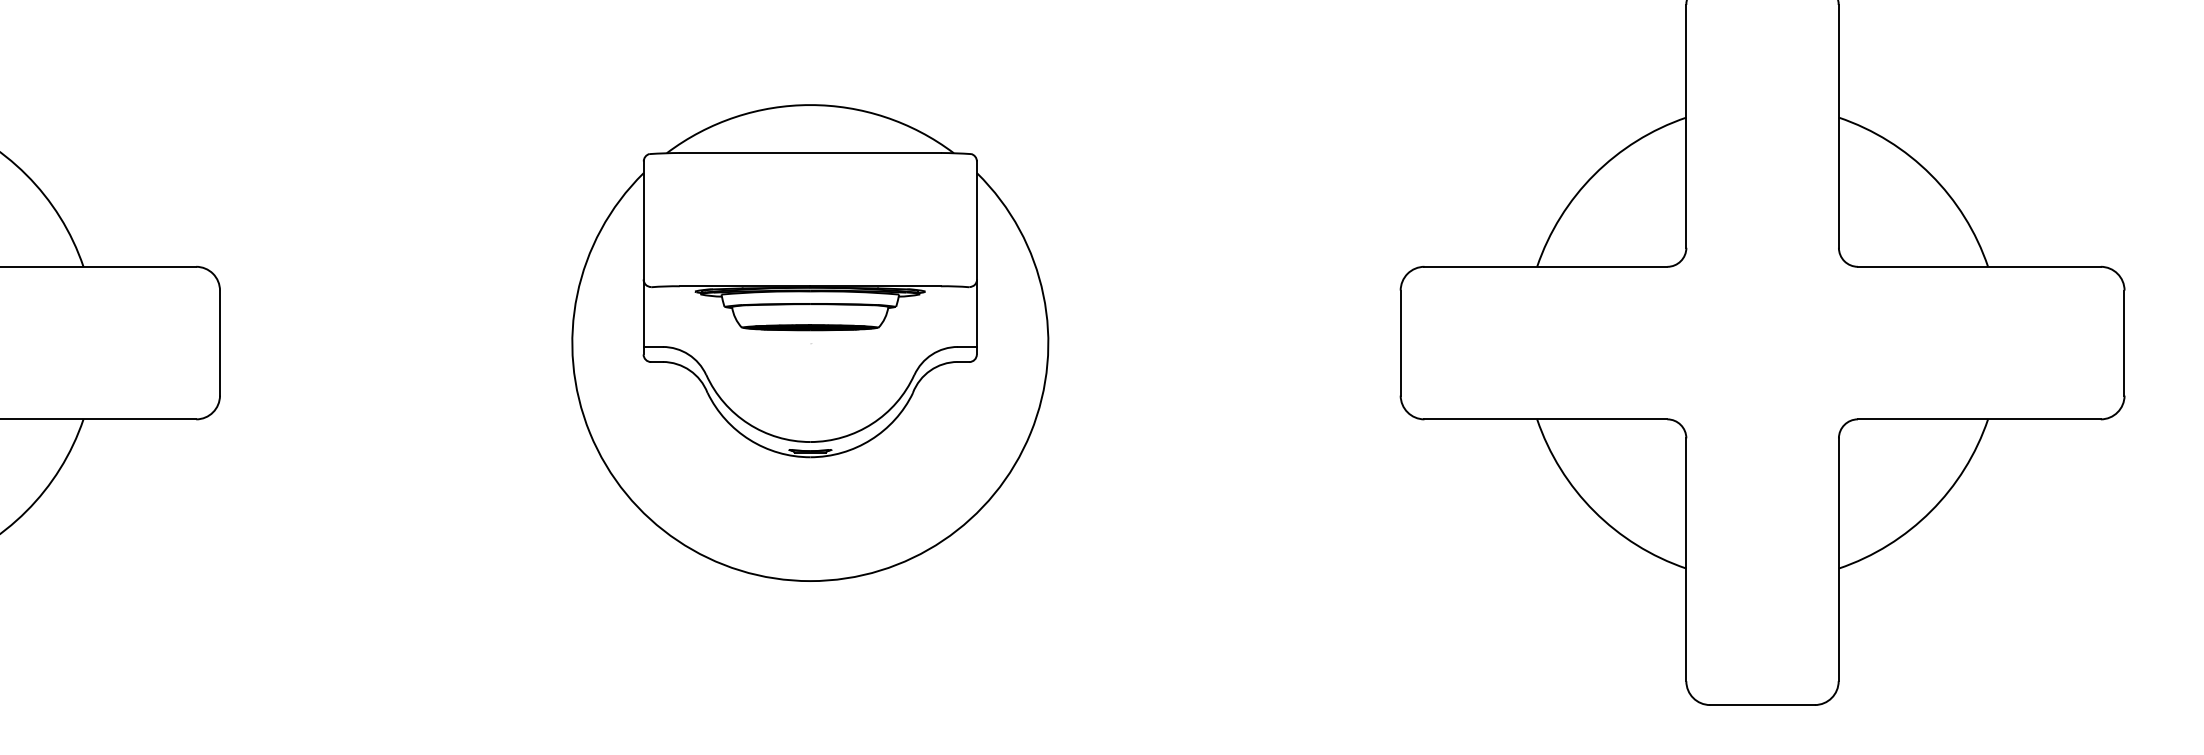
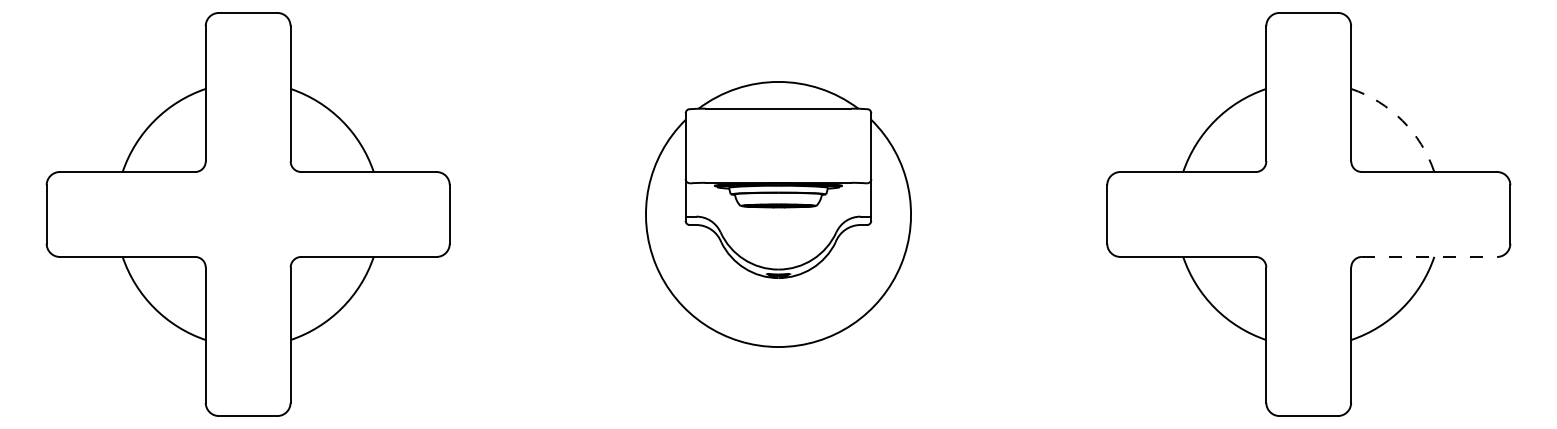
arc: (1930, 174) -> (1402, 120), solid -> dashed
line: (1979, 418) -> (1429, 256), solid -> dashed

